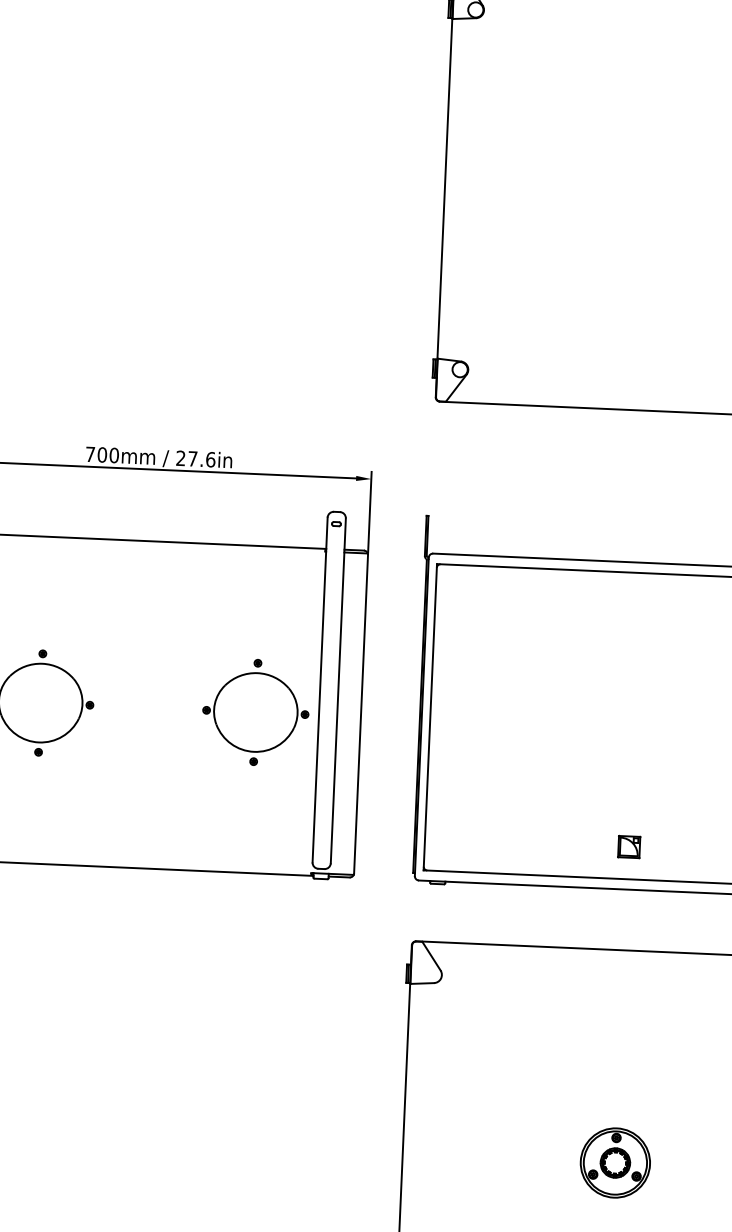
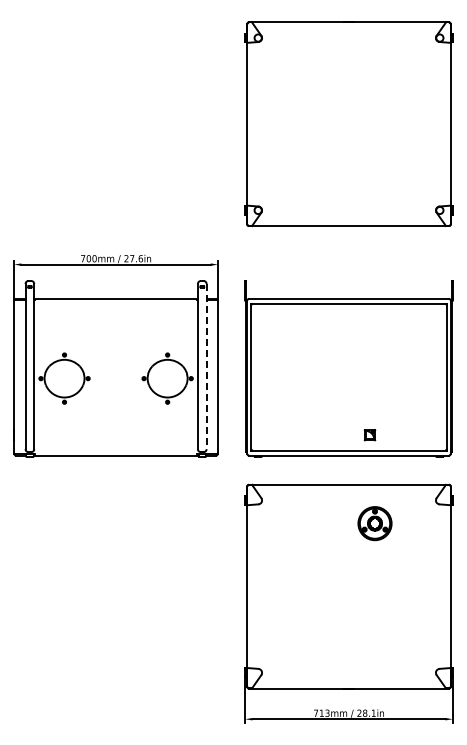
line: (338, 690) -> (206, 366), solid -> dashed
part: (628, 847) -> (369, 435), moved
part: (614, 1162) -> (374, 523), moved

